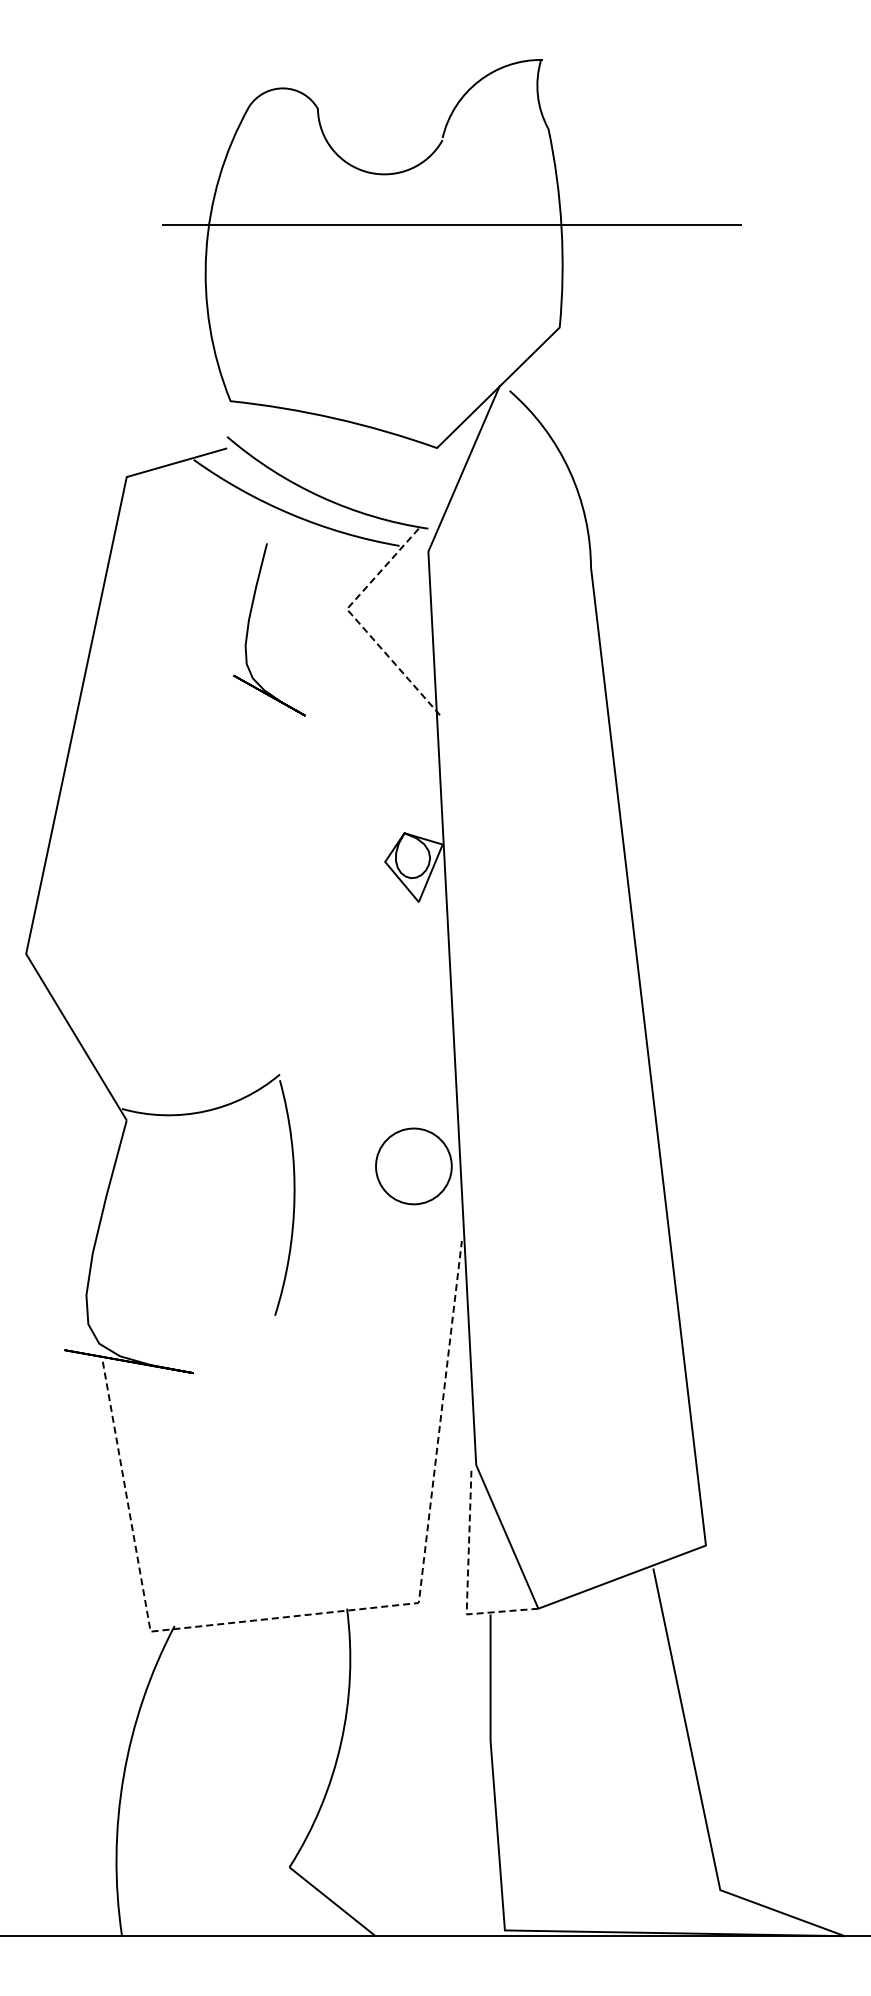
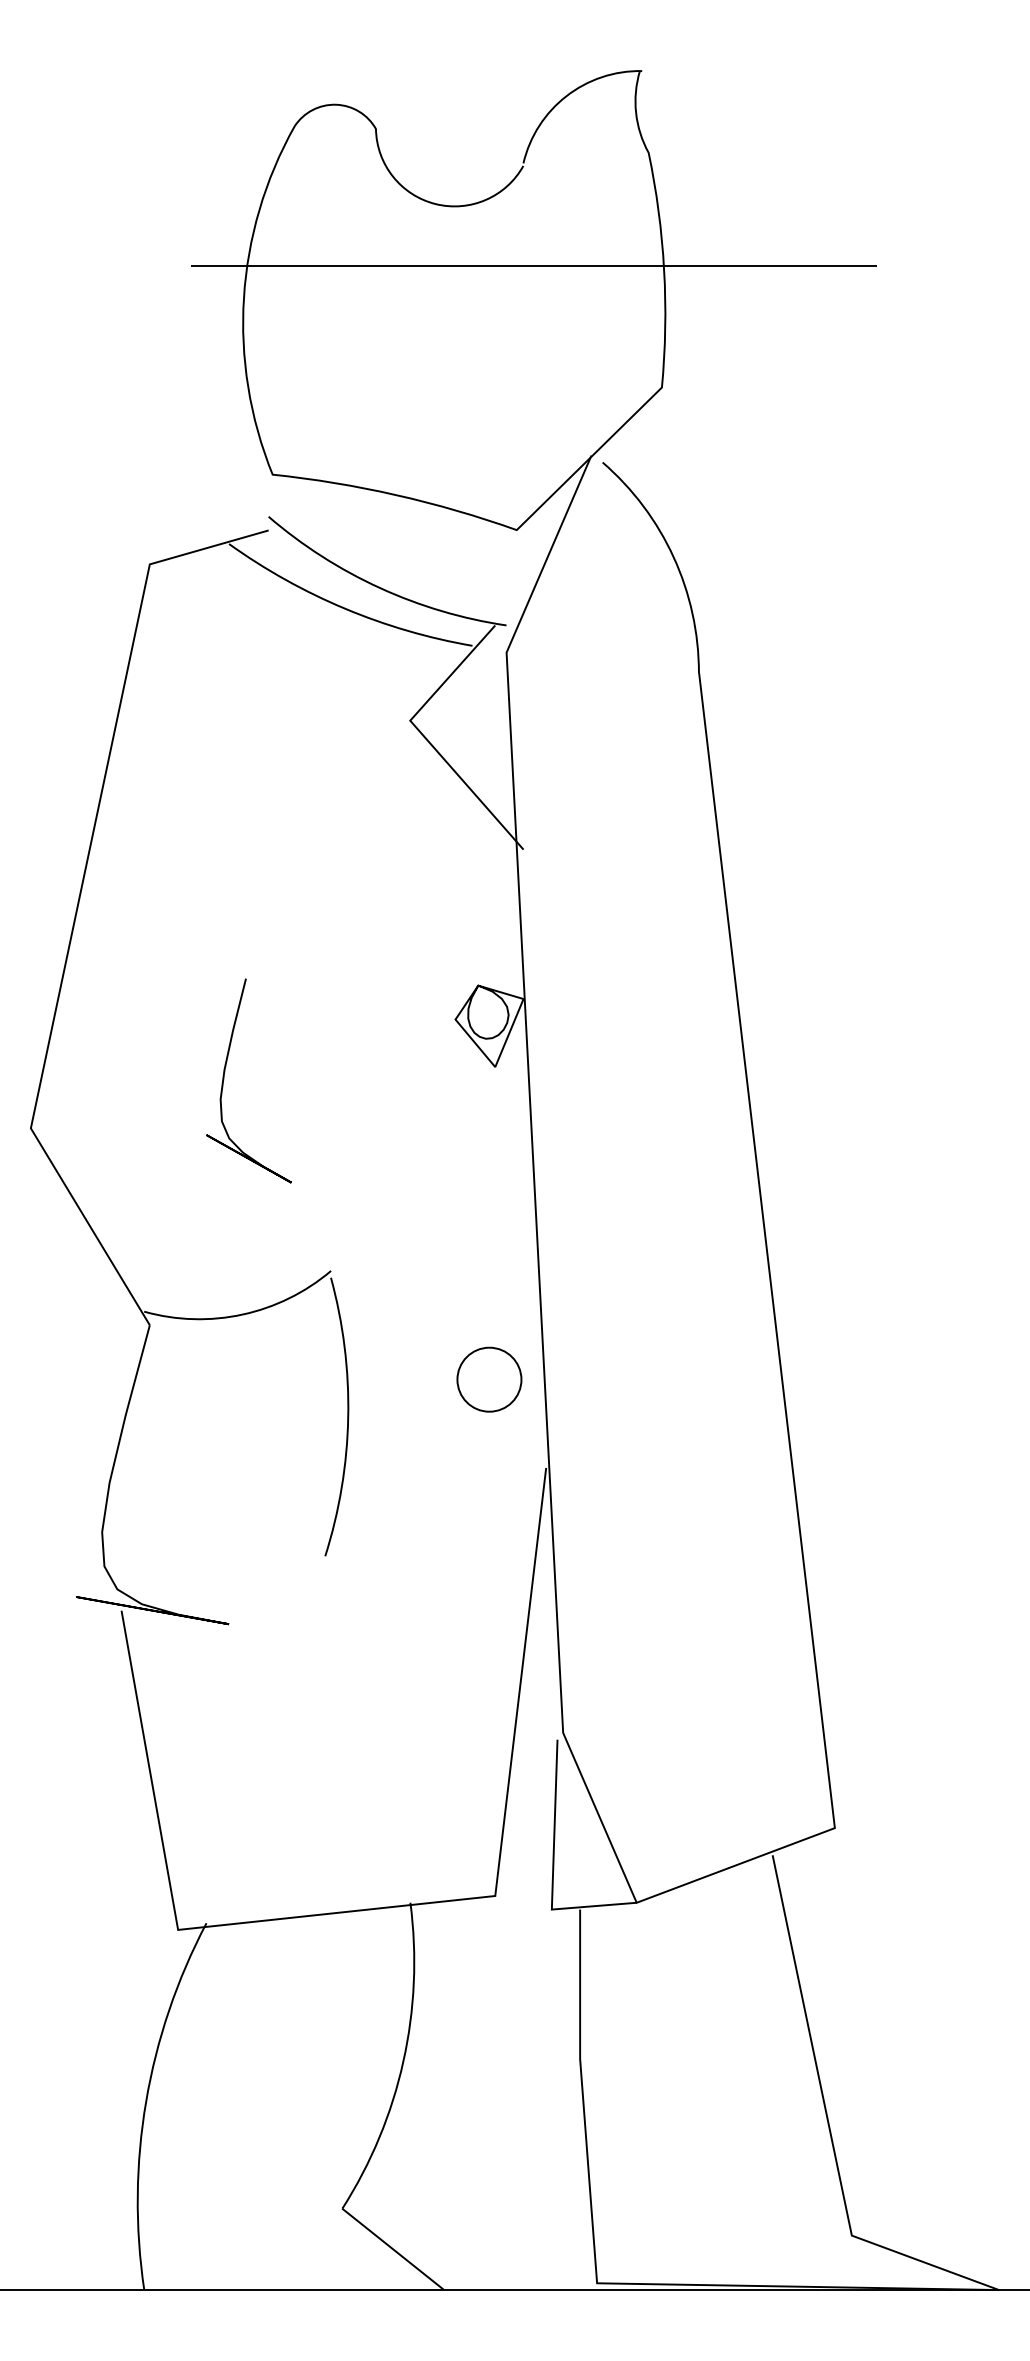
line: (359, 623) -> (425, 737), dashed -> solid
curve: (249, 625) -> (225, 1075), moved
circle: (413, 1166) -> (488, 1379), size x0.71
line: (467, 1578) -> (552, 1867), dashed -> solid
line: (329, 1612) -> (389, 1907), dashed -> solid

